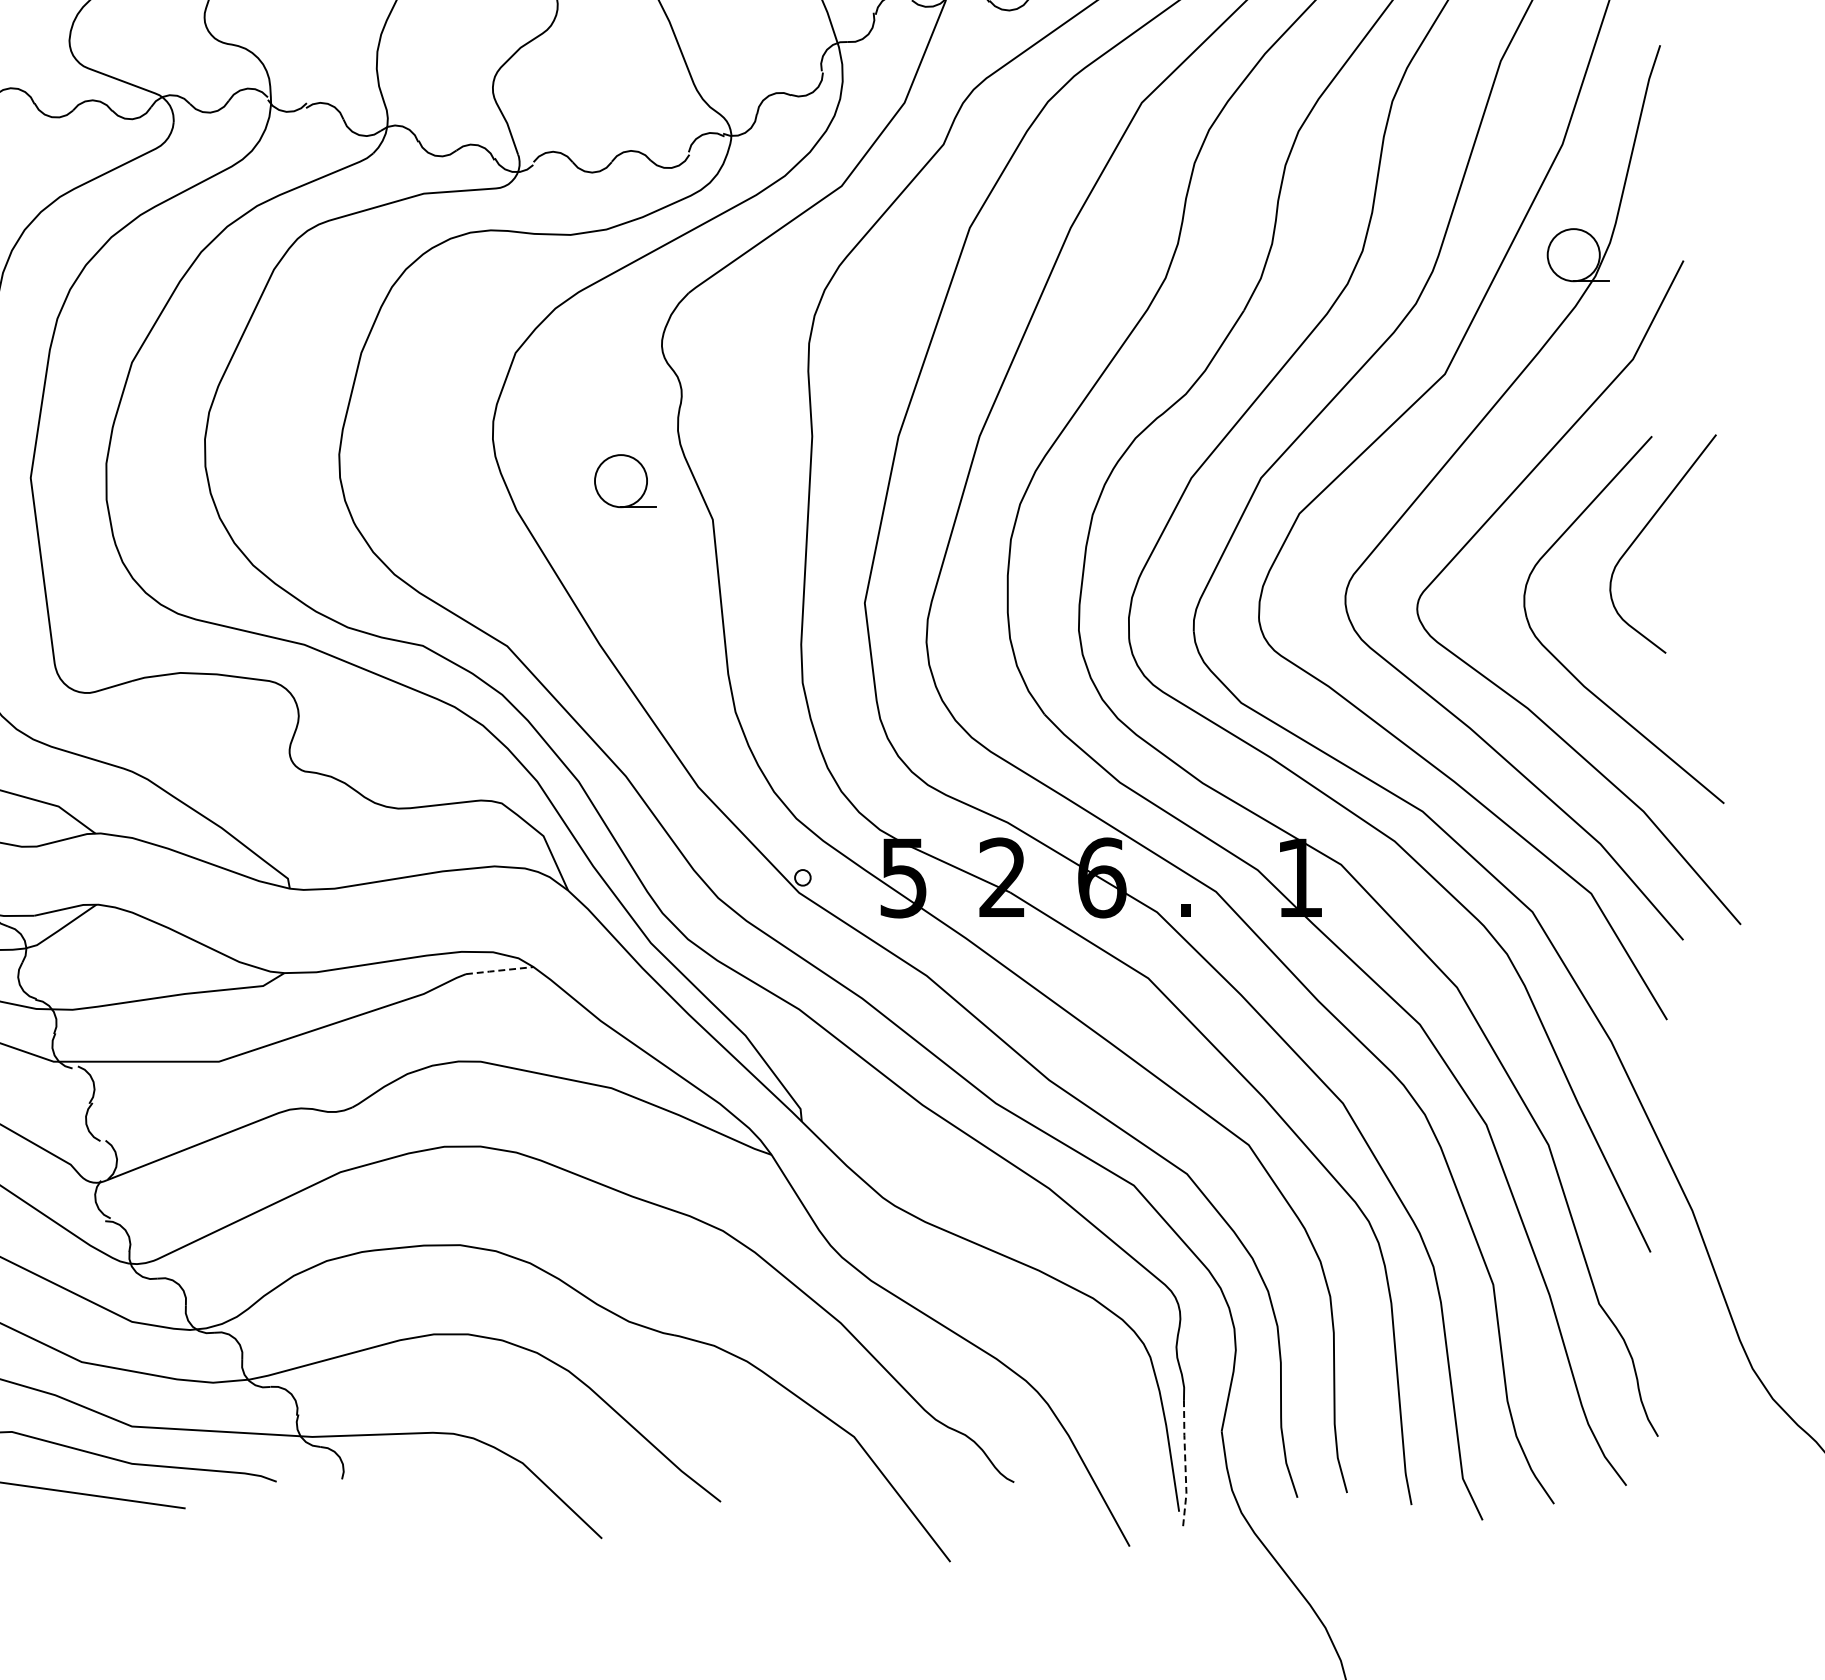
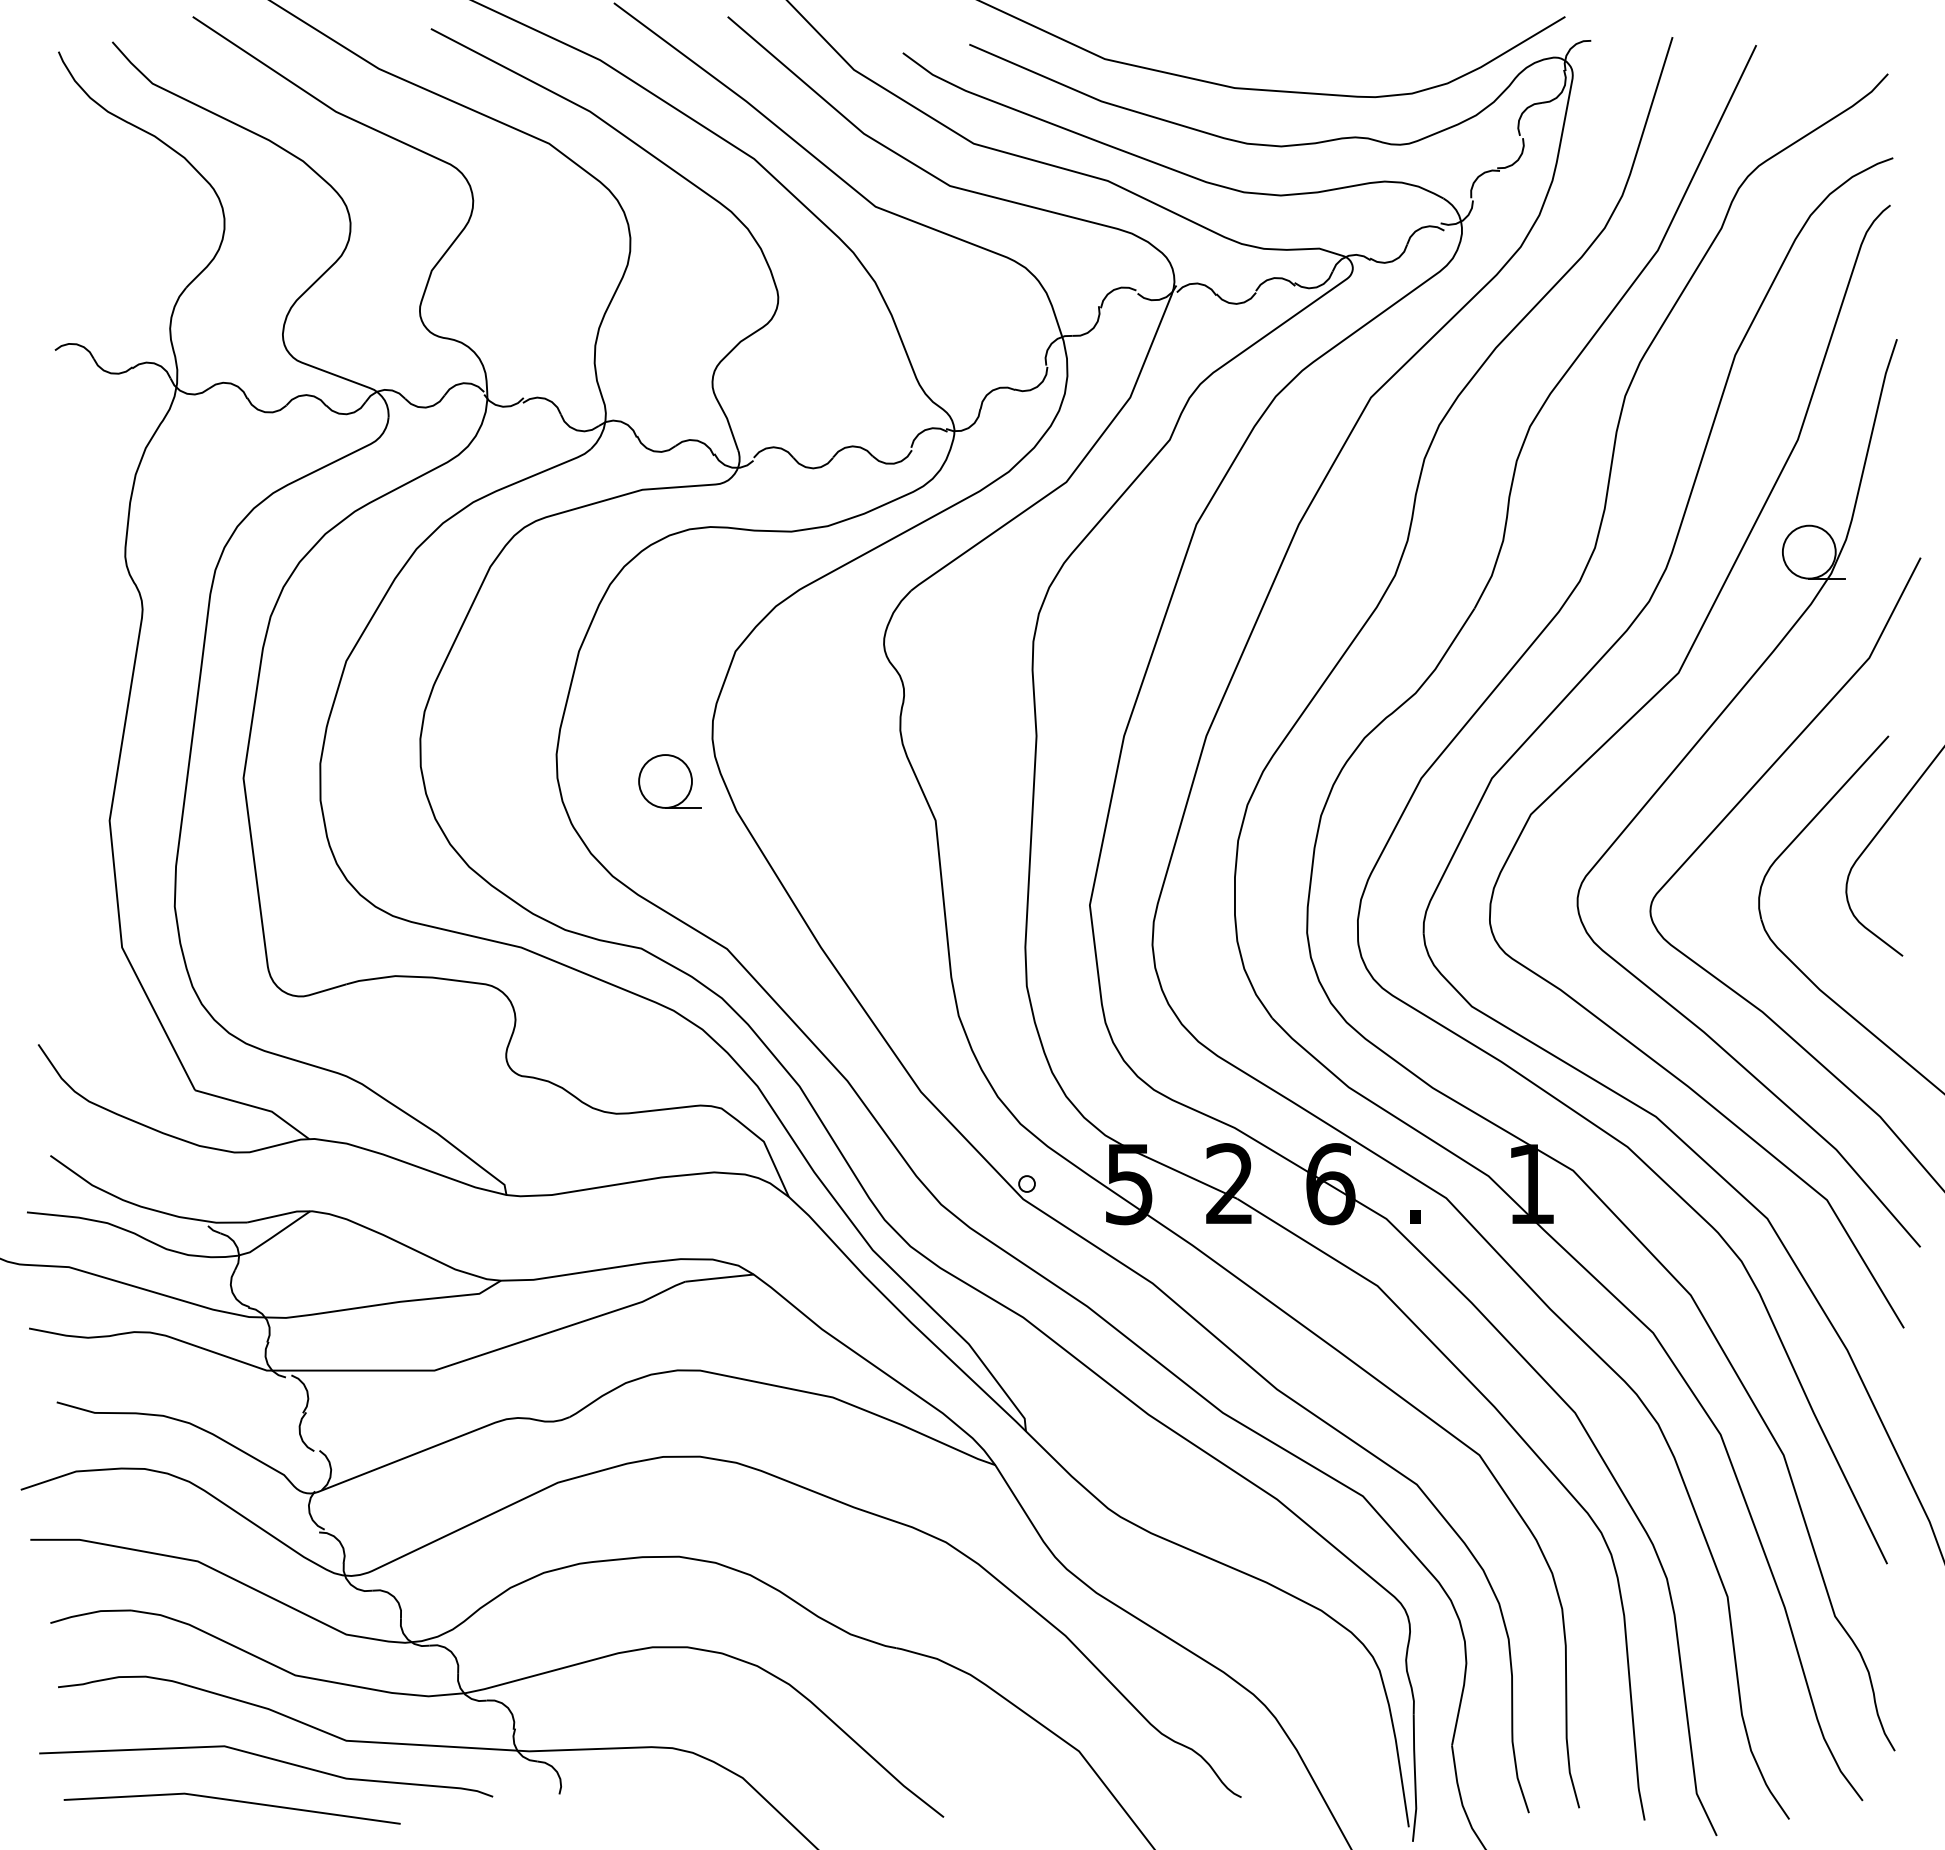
part: (624, 481) -> (669, 781), moved
line: (499, 970) -> (719, 1278), dashed -> solid
line: (1185, 1463) -> (1415, 1778), dashed -> solid

